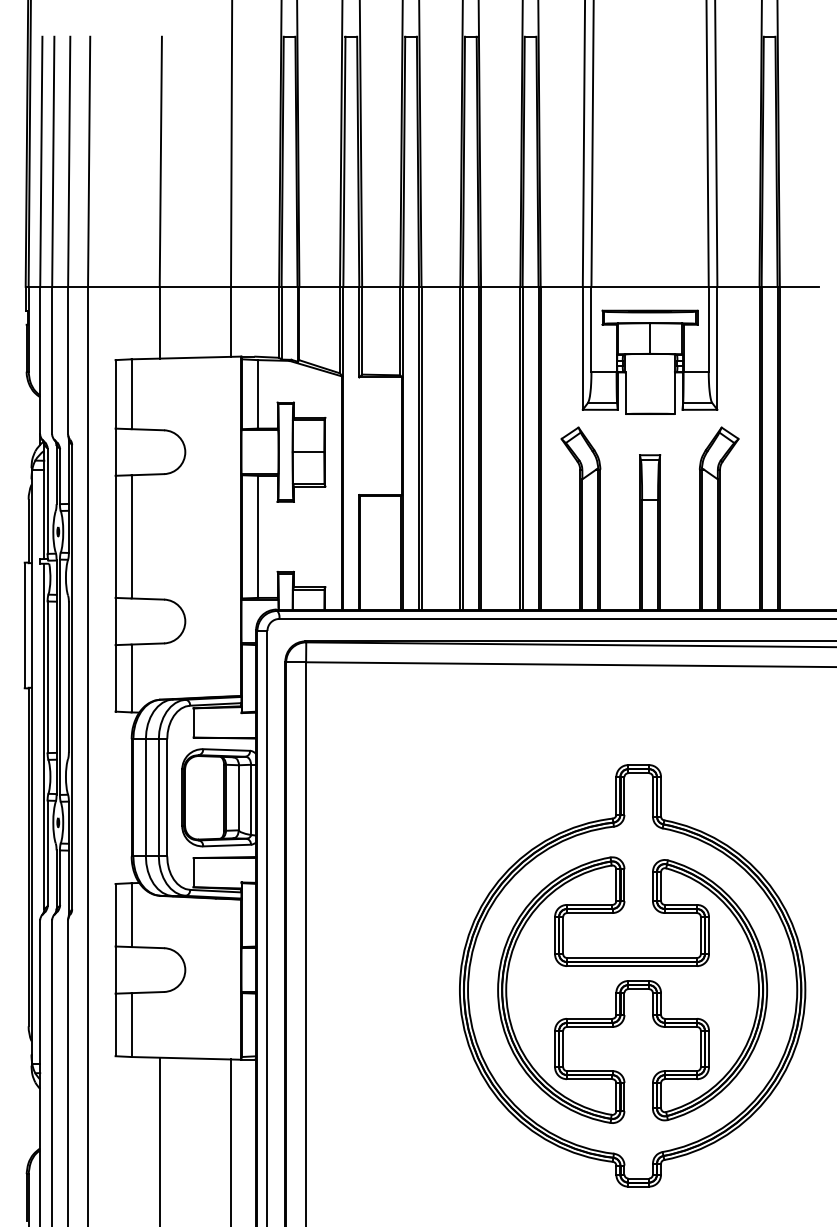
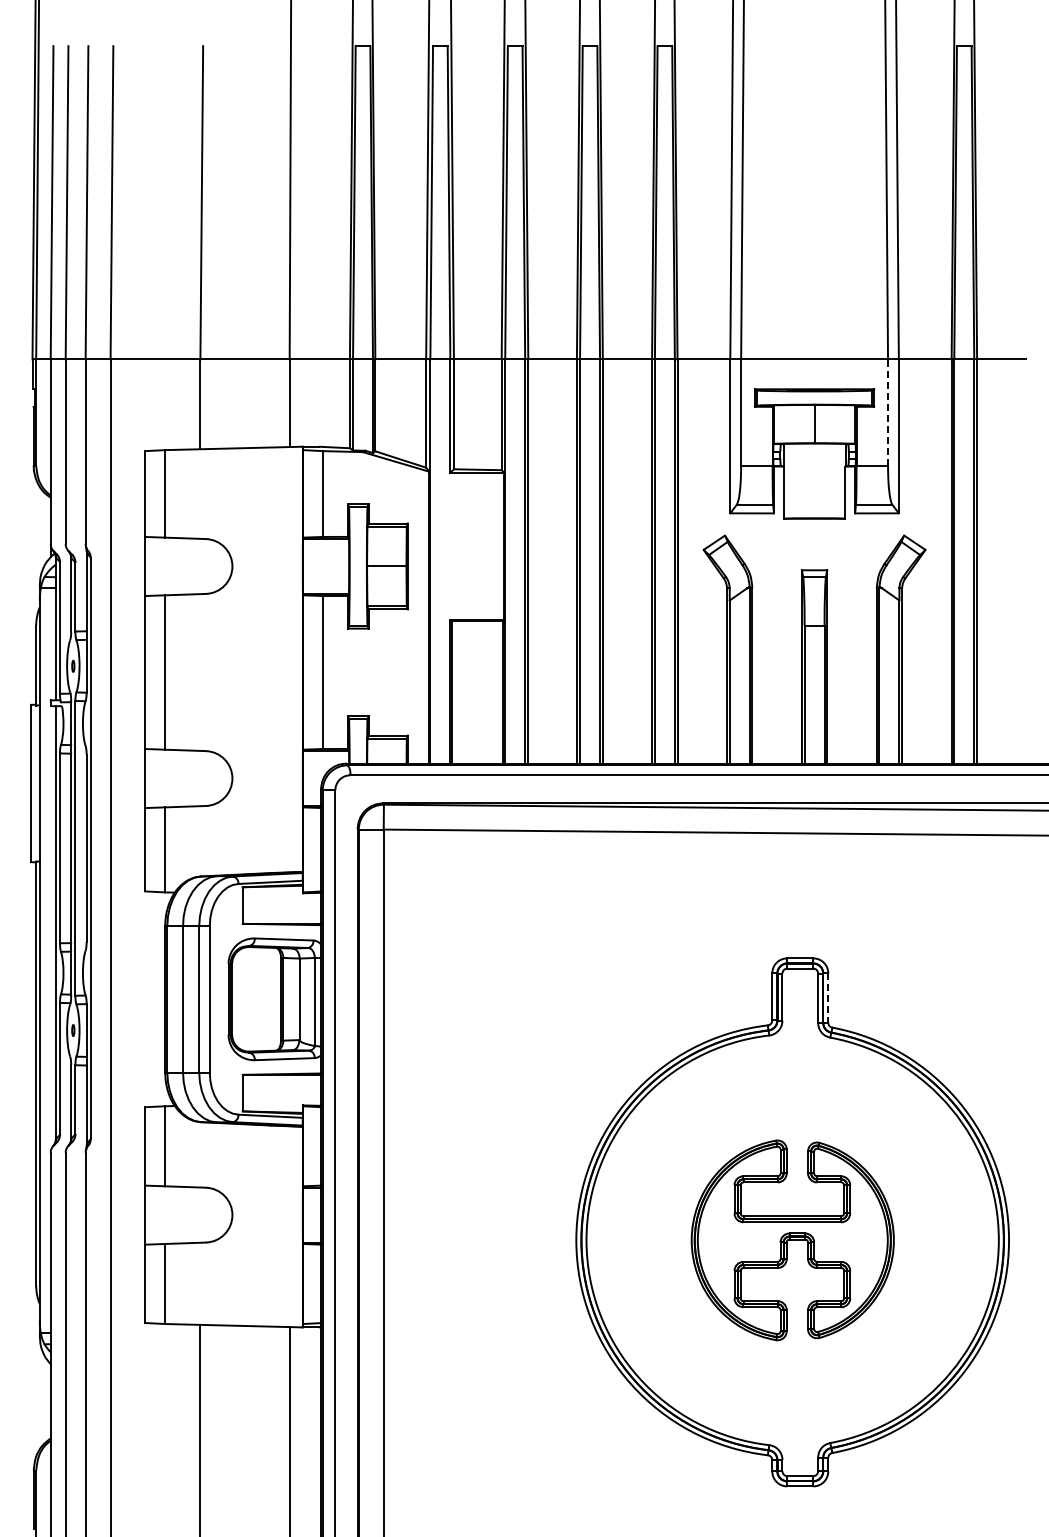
line: (709, 329) -> (888, 412), solid -> dashed
line: (661, 797) -> (828, 998), solid -> dashed
part: (632, 990) -> (792, 1240), size x0.6

